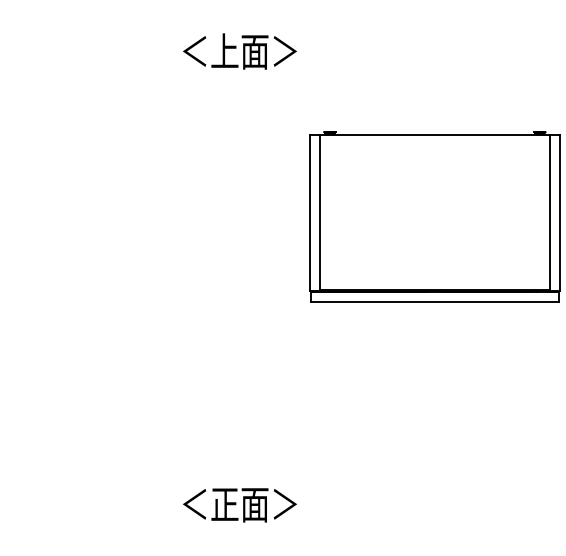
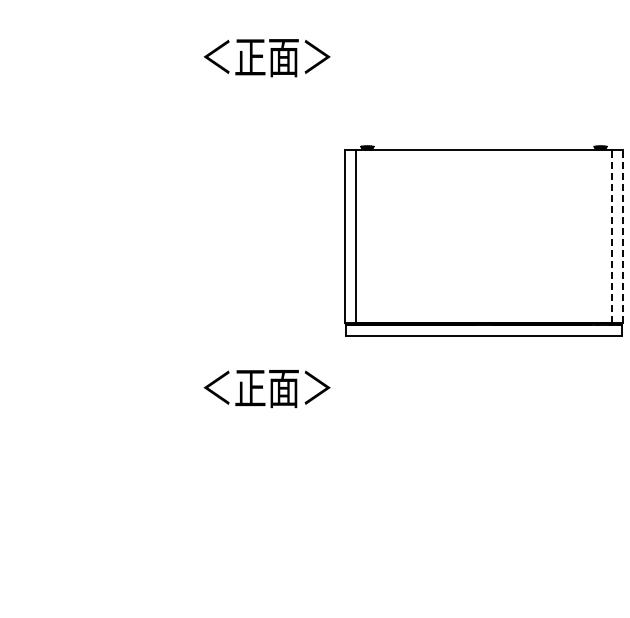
text: (224, 50) -> (249, 55), ＜上面＞ -> ＜正面＞
line: (550, 212) -> (612, 236), solid -> dashed
line: (559, 212) -> (622, 236), solid -> dashed
text: (239, 505) -> (266, 389), moved

